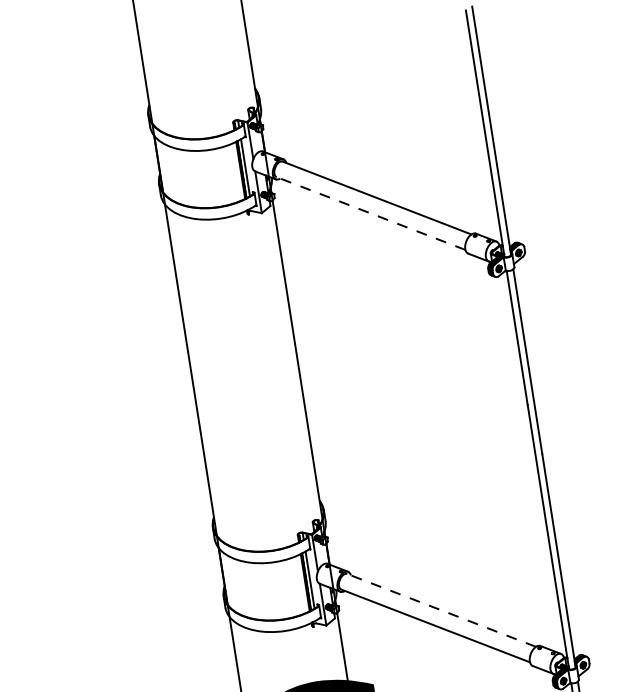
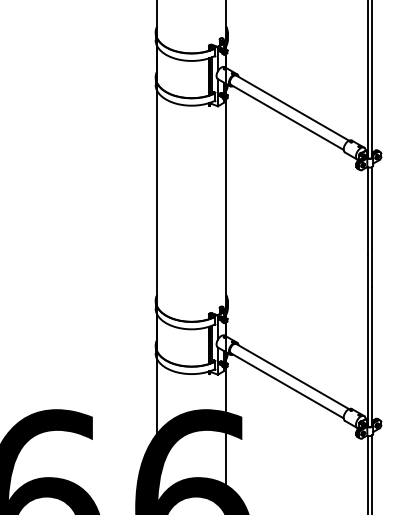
line: (369, 213) -> (286, 117), dashed -> solid
line: (441, 610) -> (292, 376), dashed -> solid

